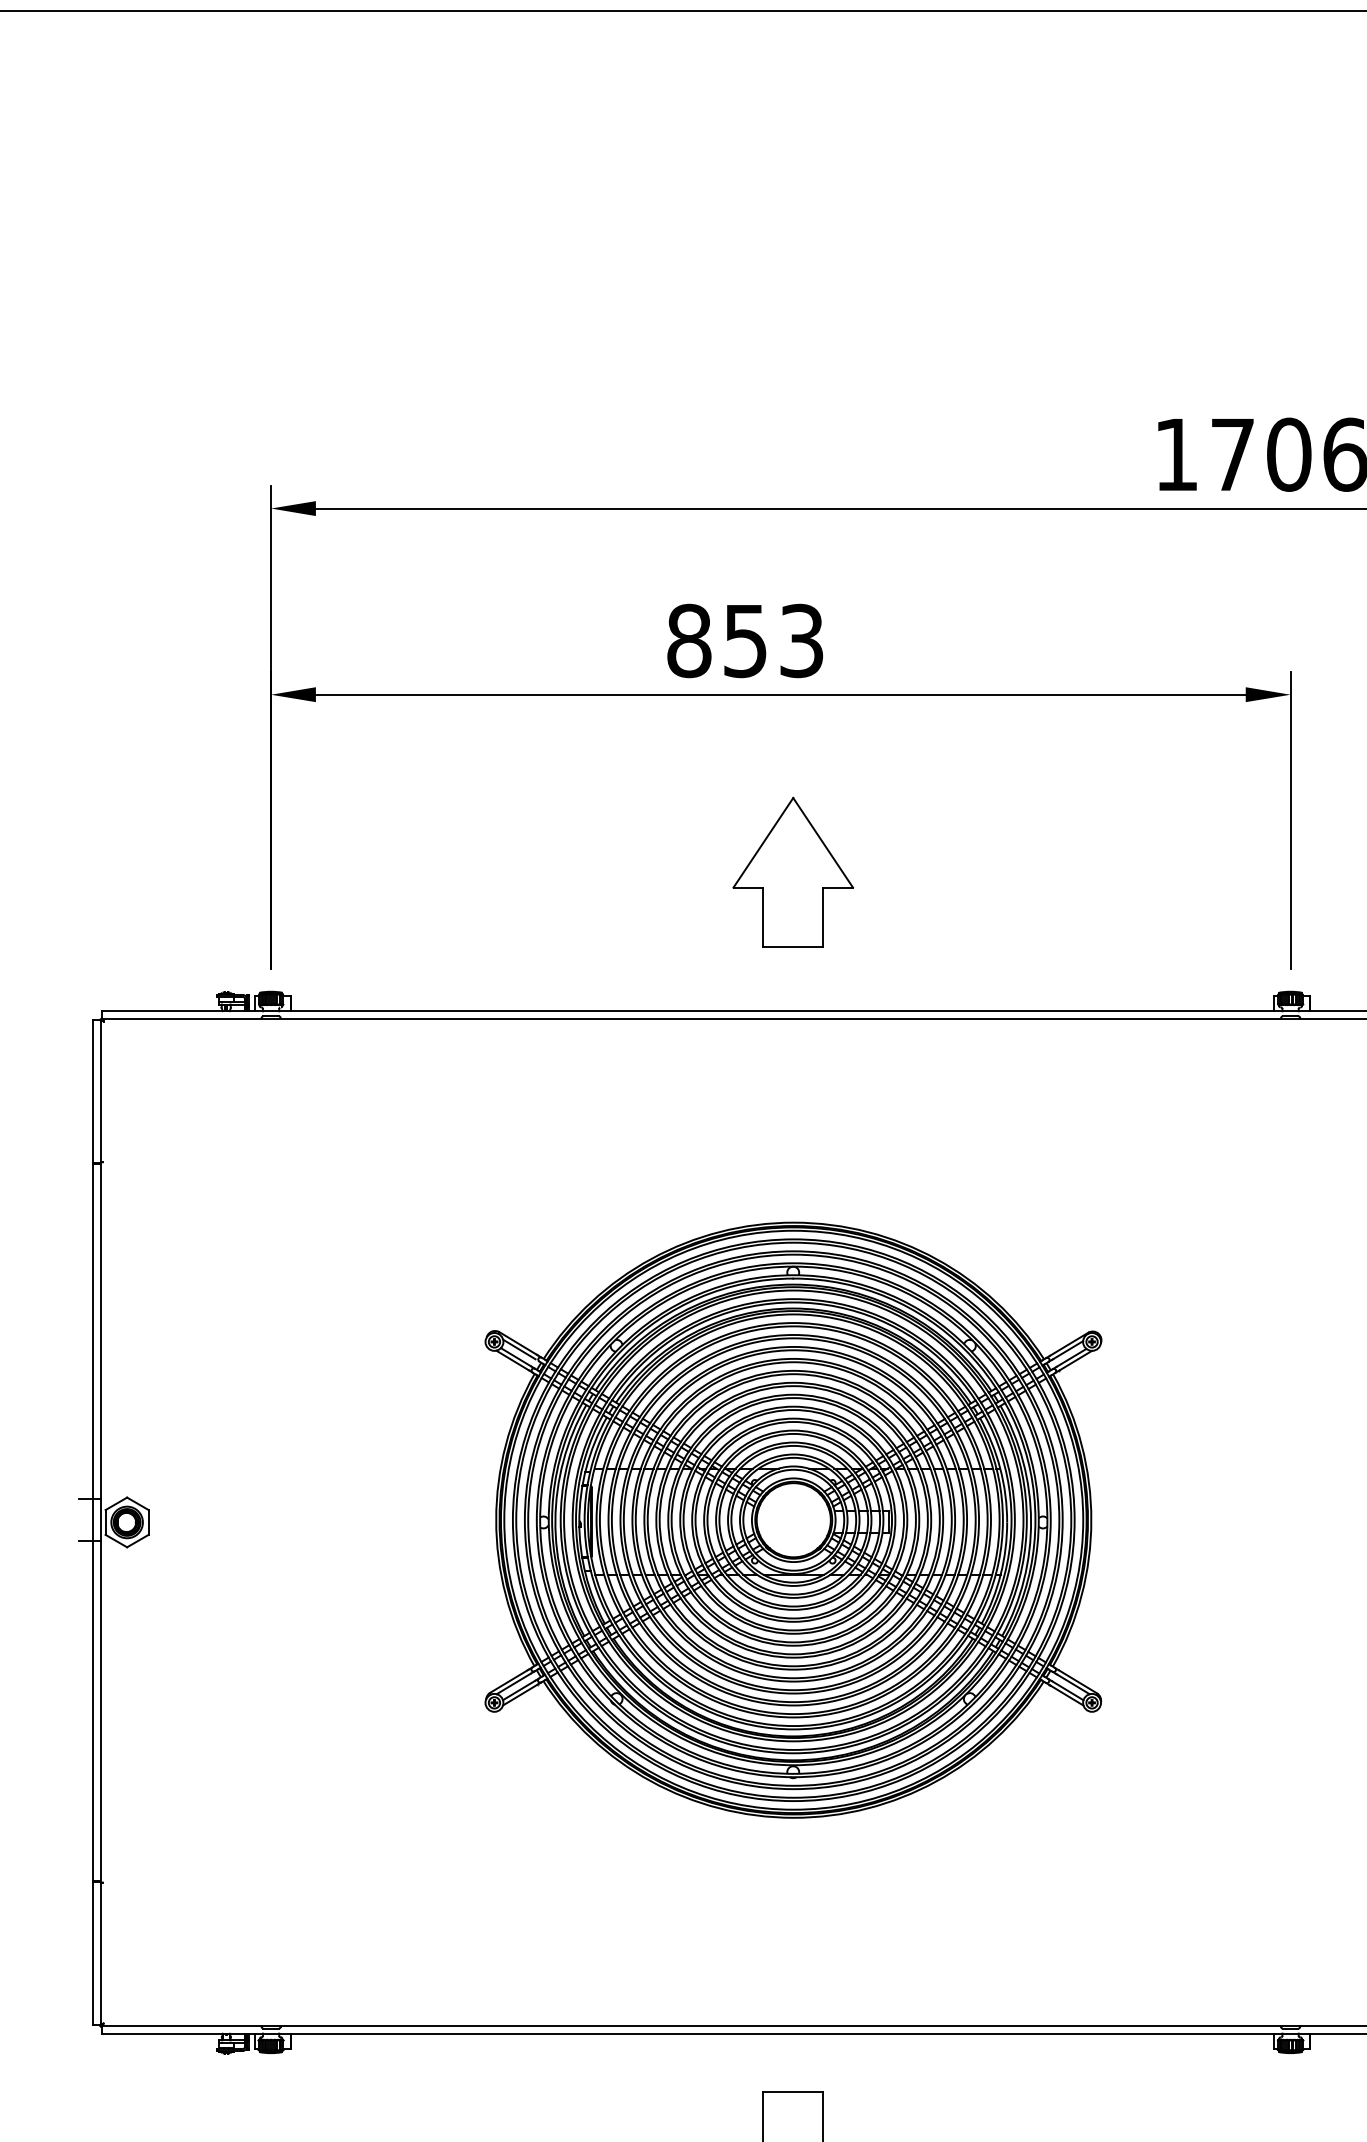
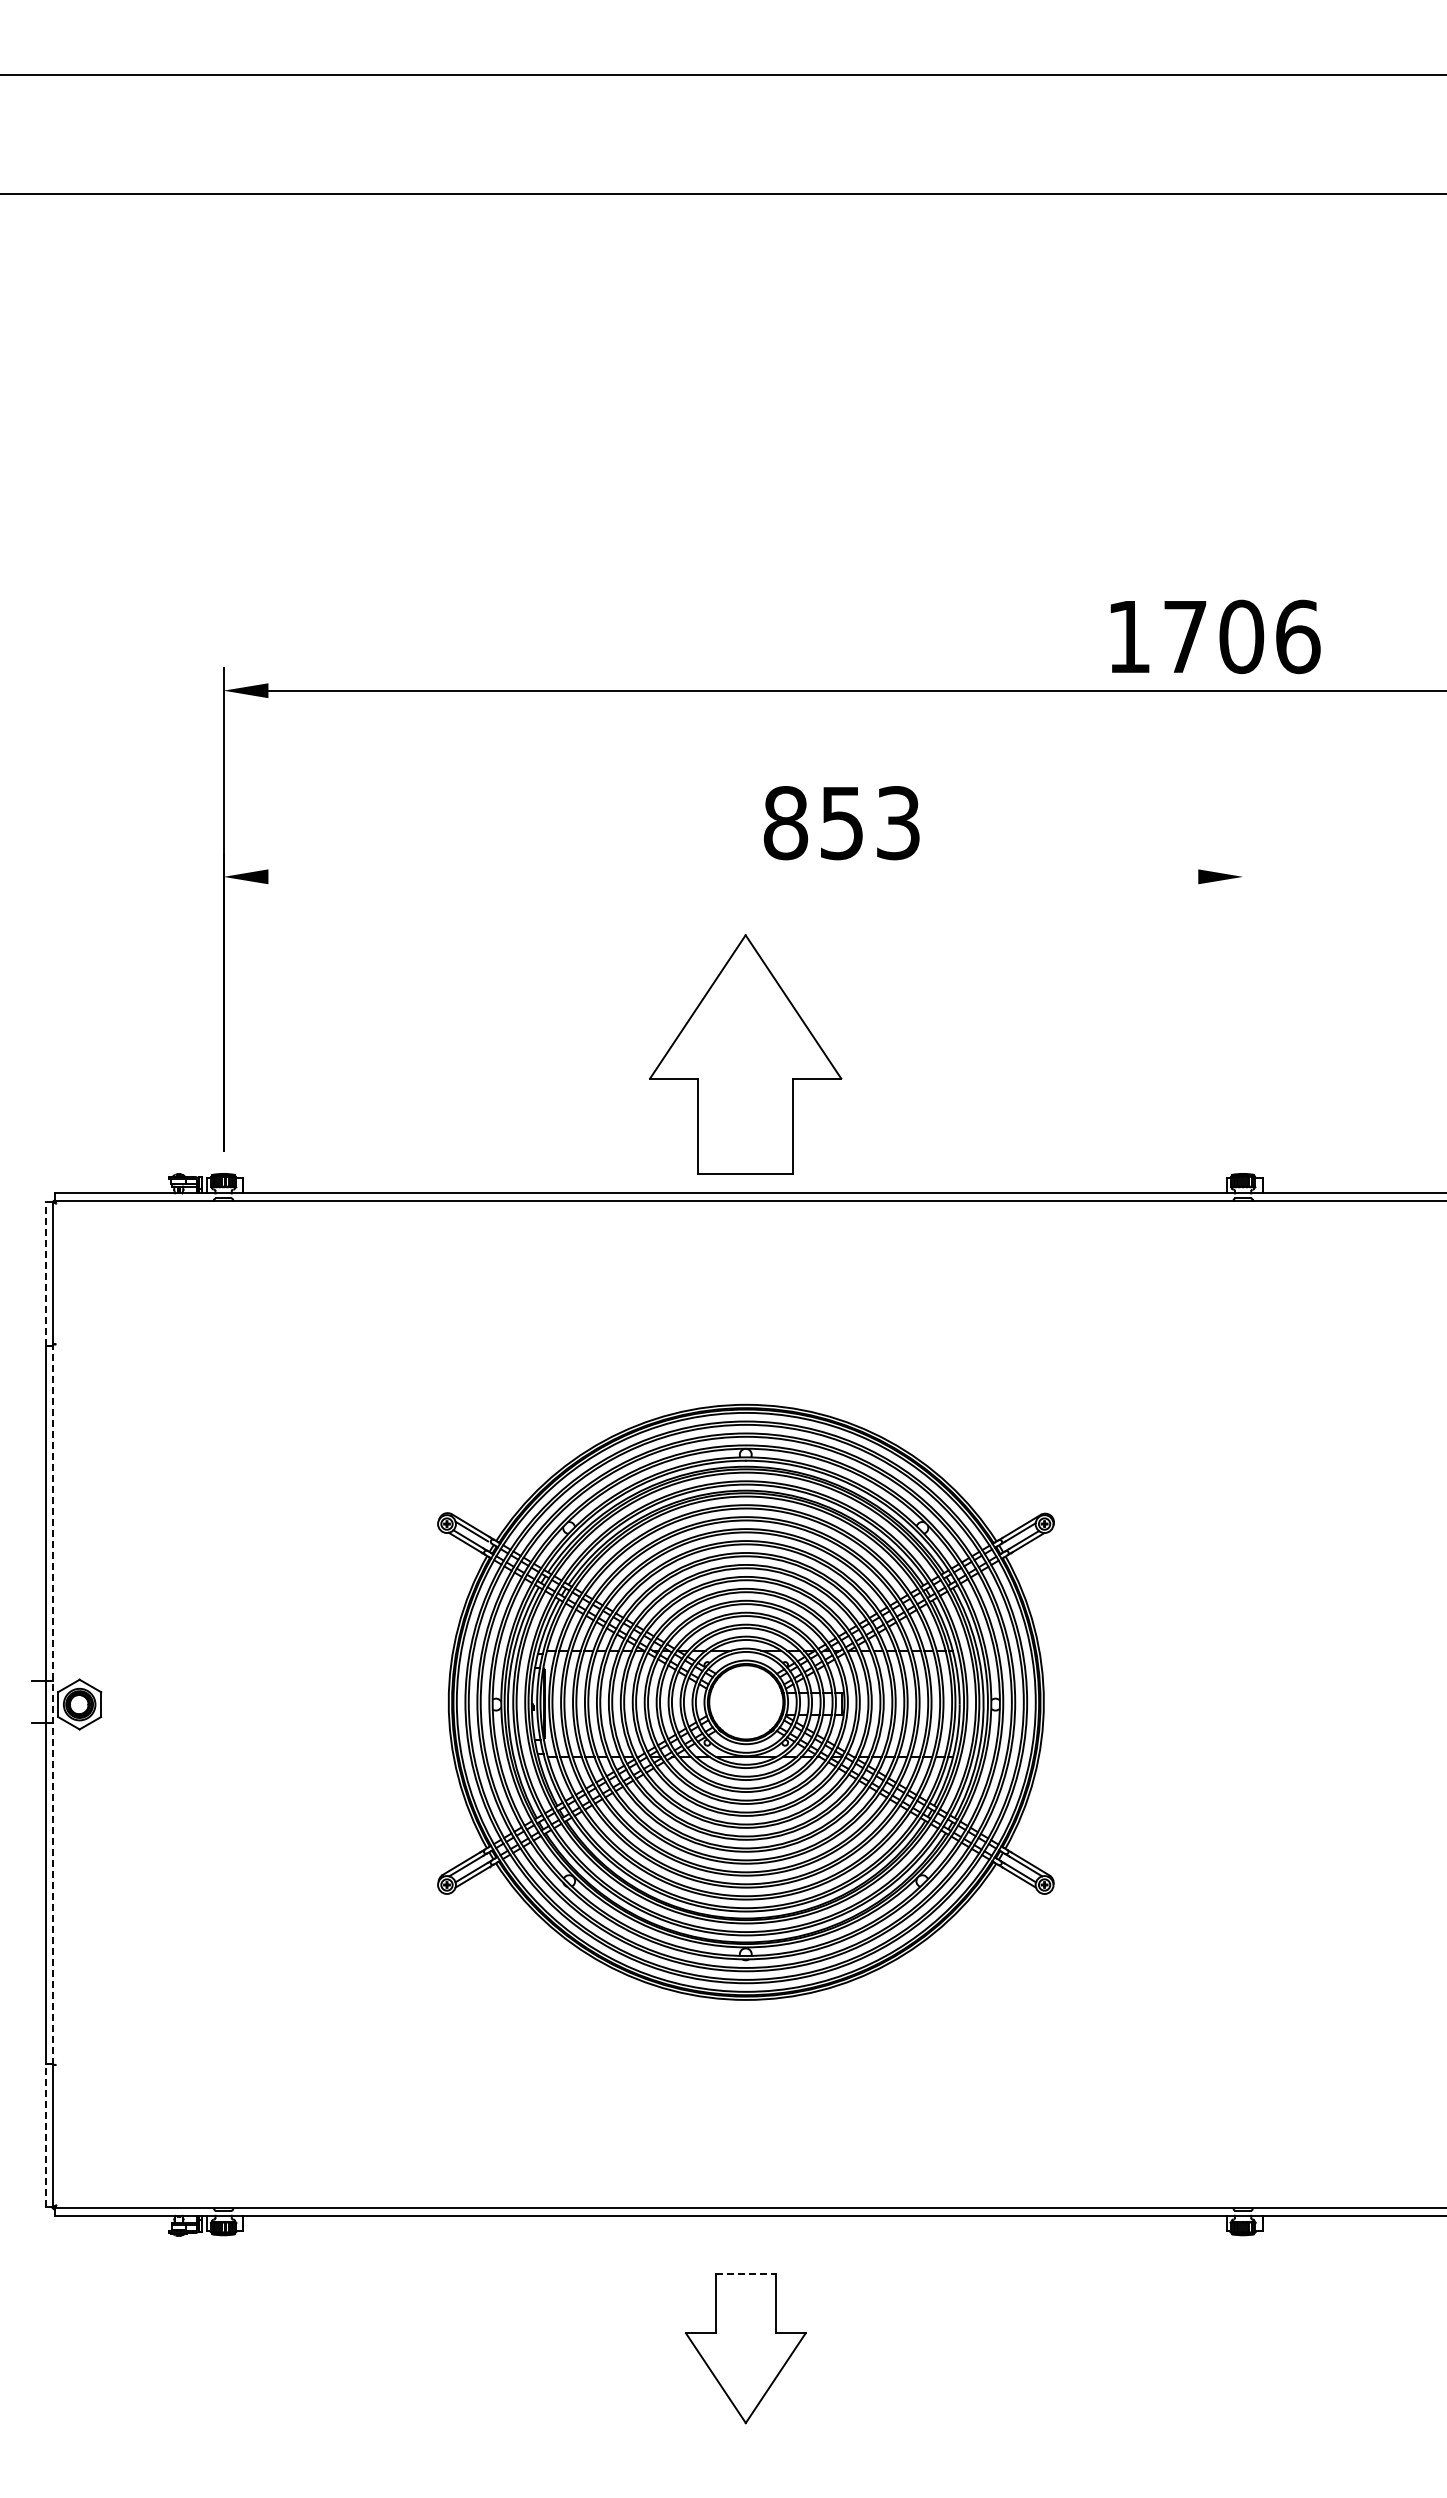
text: (744, 641) -> (841, 823), moved
line: (780, 694) -> (733, 876), removed
line: (1290, 820) -> (1243, 1002), removed
part: (792, 872) -> (745, 1054), size x1.6
line: (92, 1091) -> (45, 1273), solid -> dashed
line: (100, 1522) -> (53, 1704), solid -> dashed
line: (92, 1953) -> (45, 2135), solid -> dashed
line: (792, 2091) -> (745, 2273), solid -> dashed

